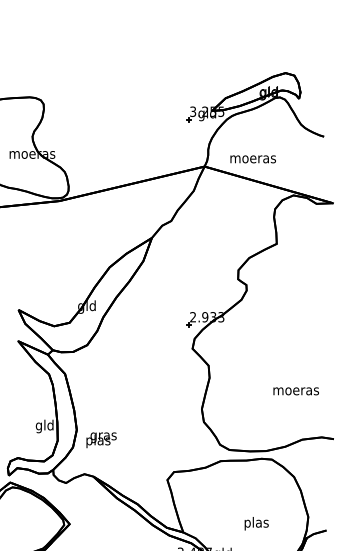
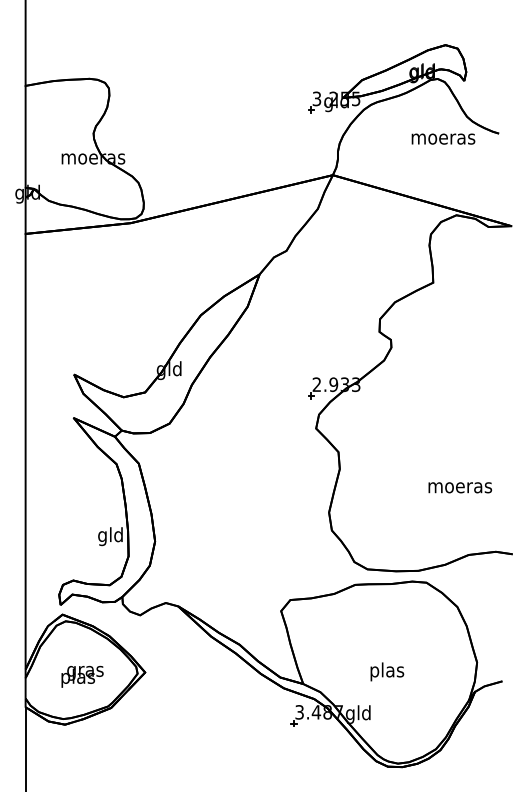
text: (253, 158) -> (443, 138), moved
text: (101, 440) -> (82, 676), moved
text: (256, 523) -> (387, 671), moved

